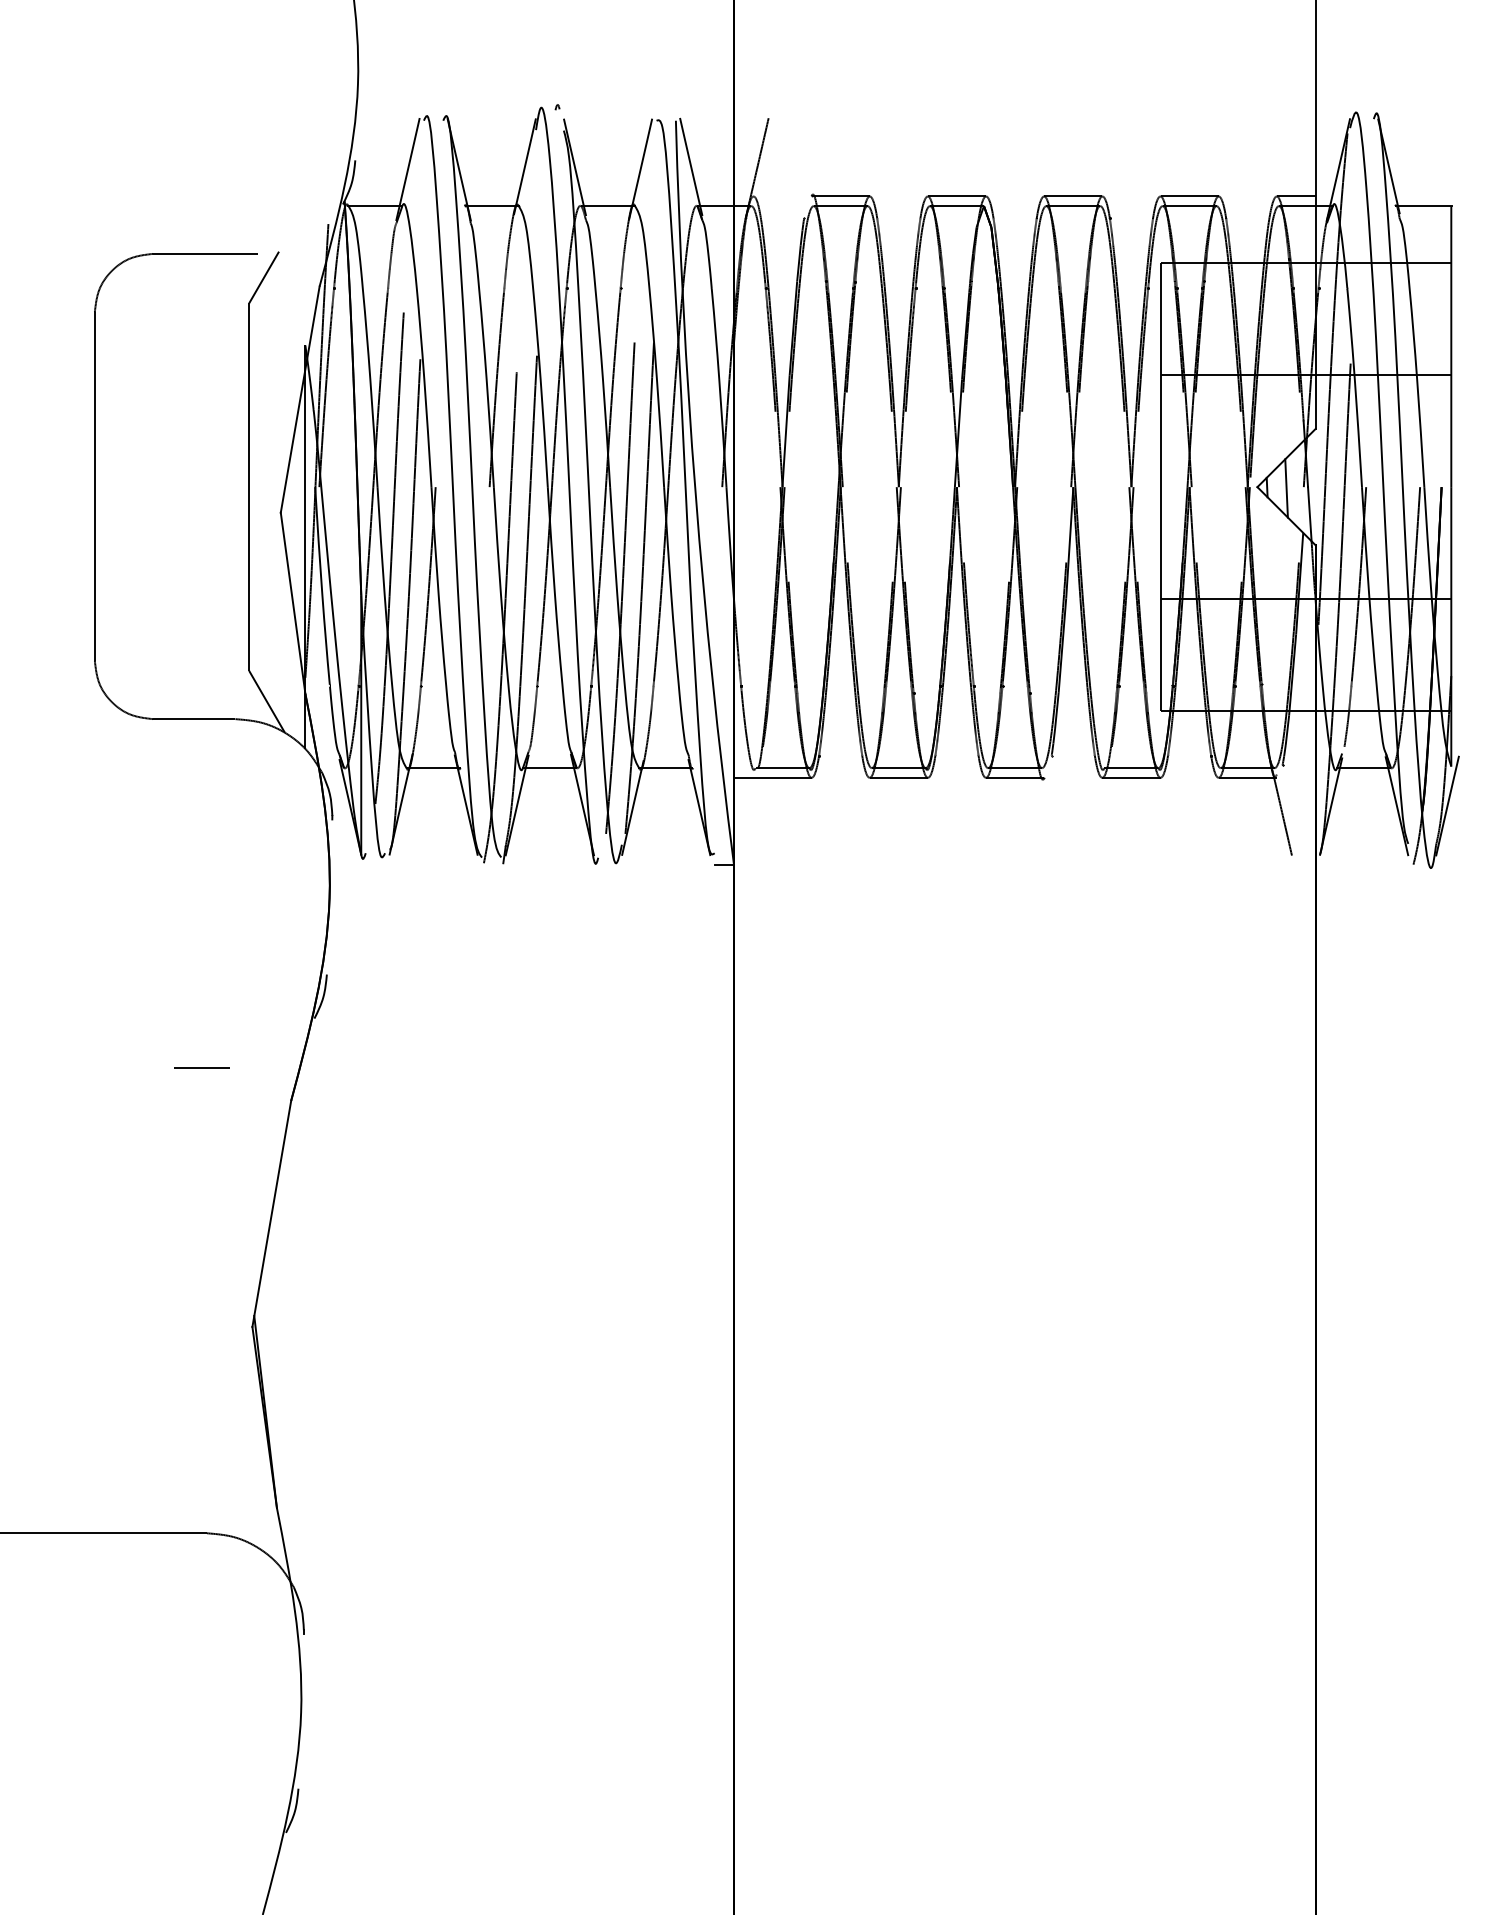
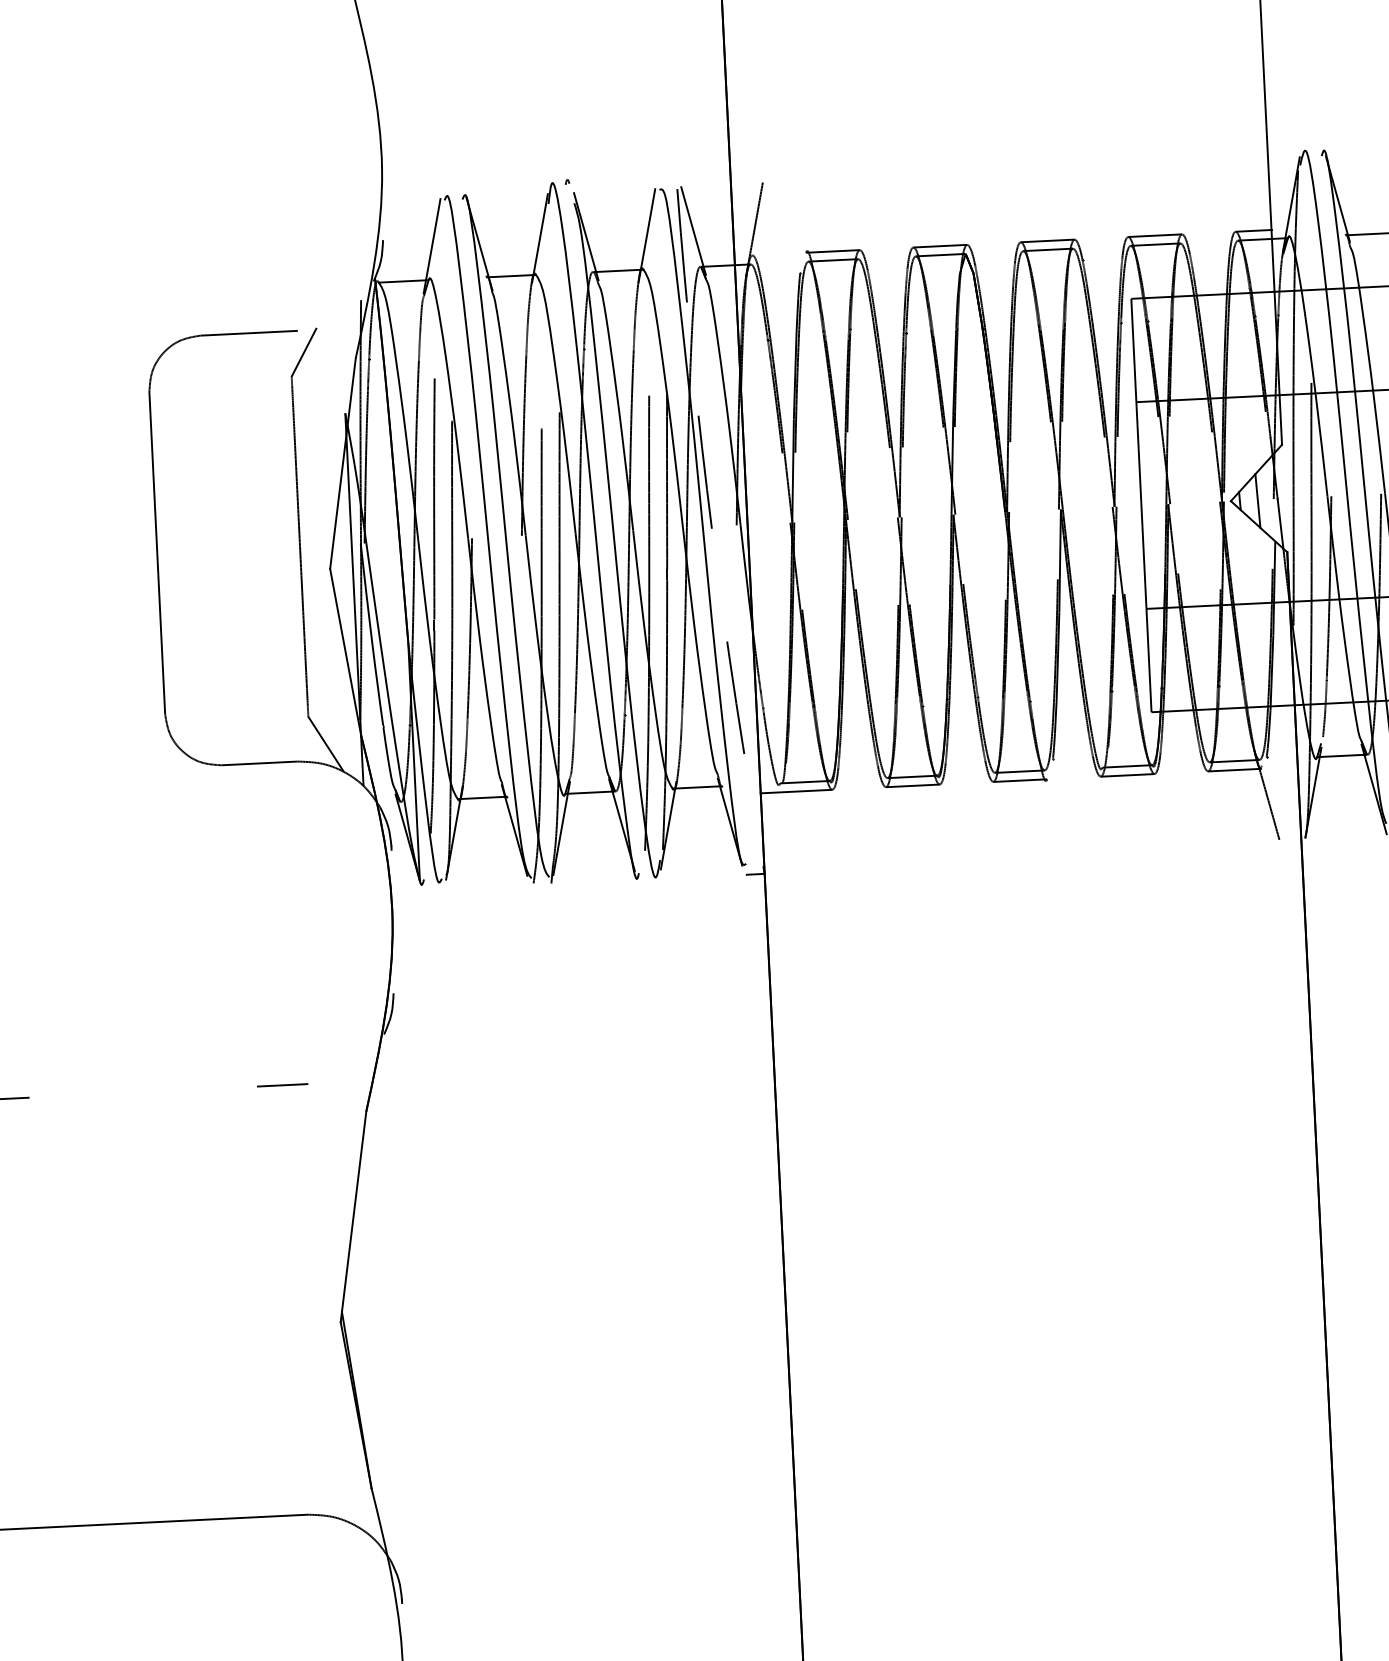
arc: (695, 493) -> (712, 532), solid -> dashed

